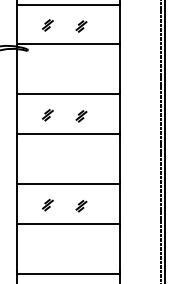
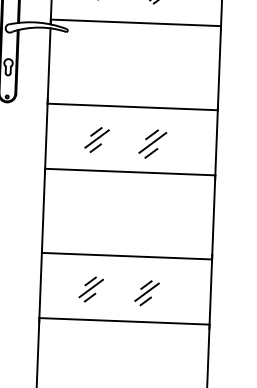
part: (47, 115) -> (96, 140), size x1.4
part: (81, 116) -> (152, 144), size x1.6
part: (47, 204) -> (90, 288), size x1.4
part: (81, 206) -> (146, 293), size x1.4

